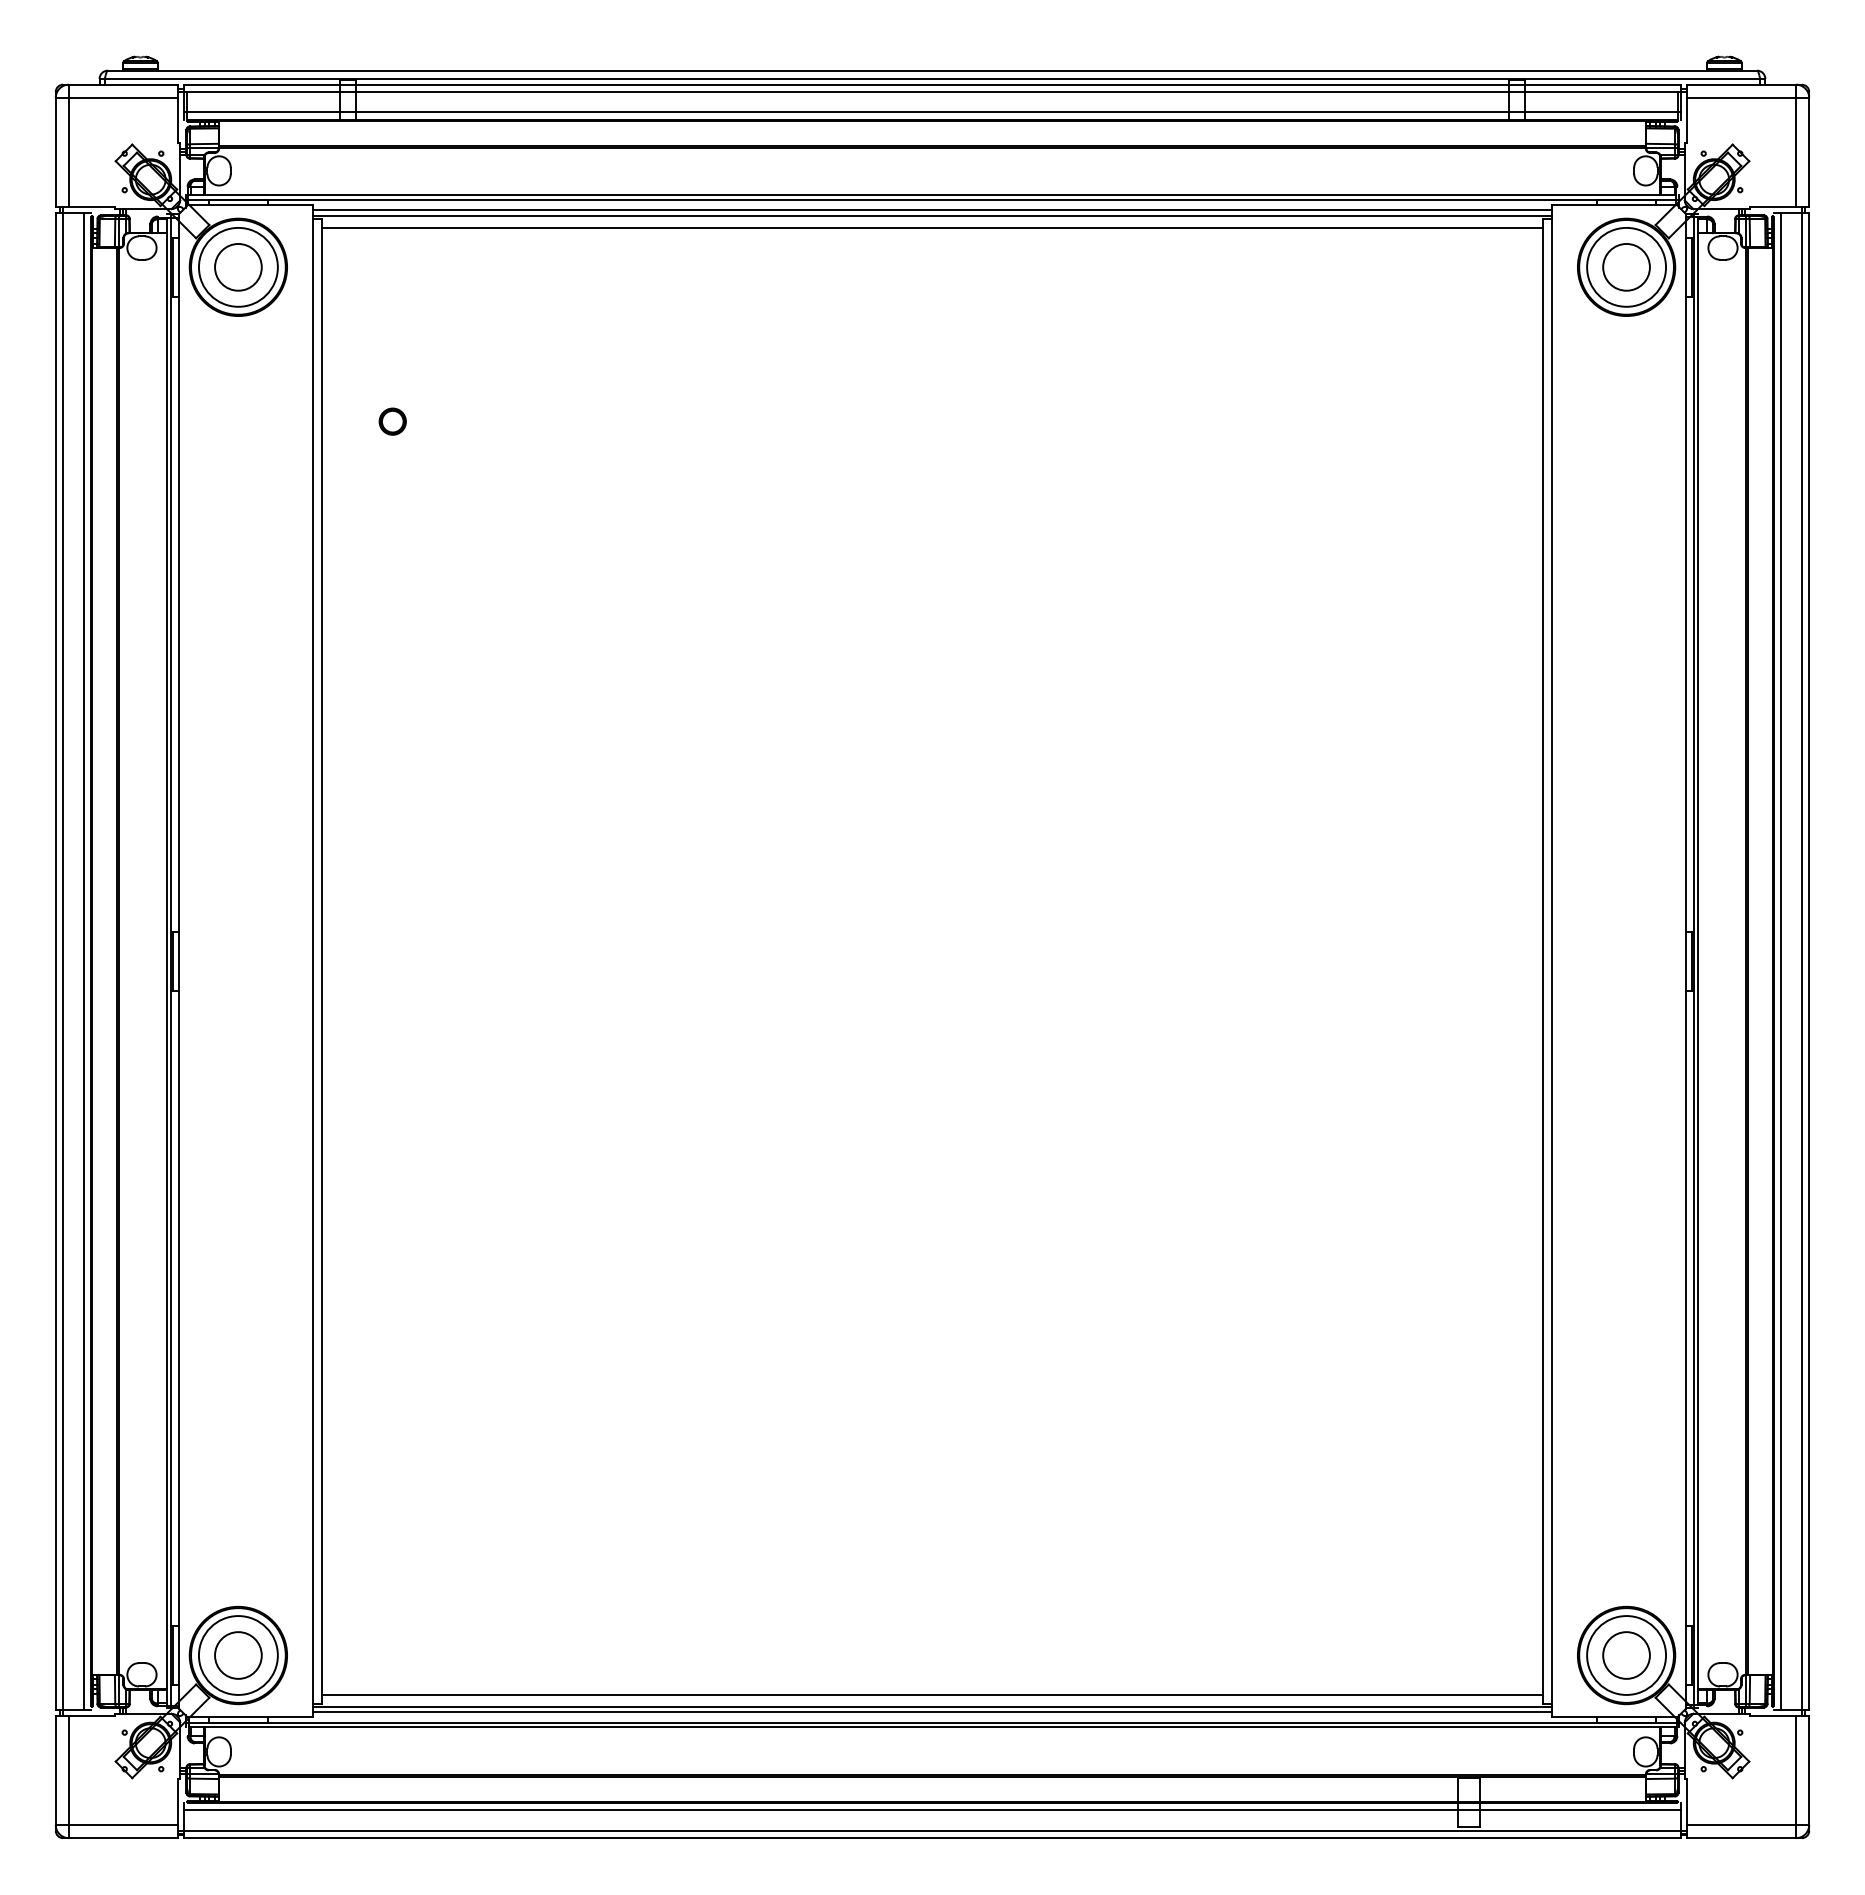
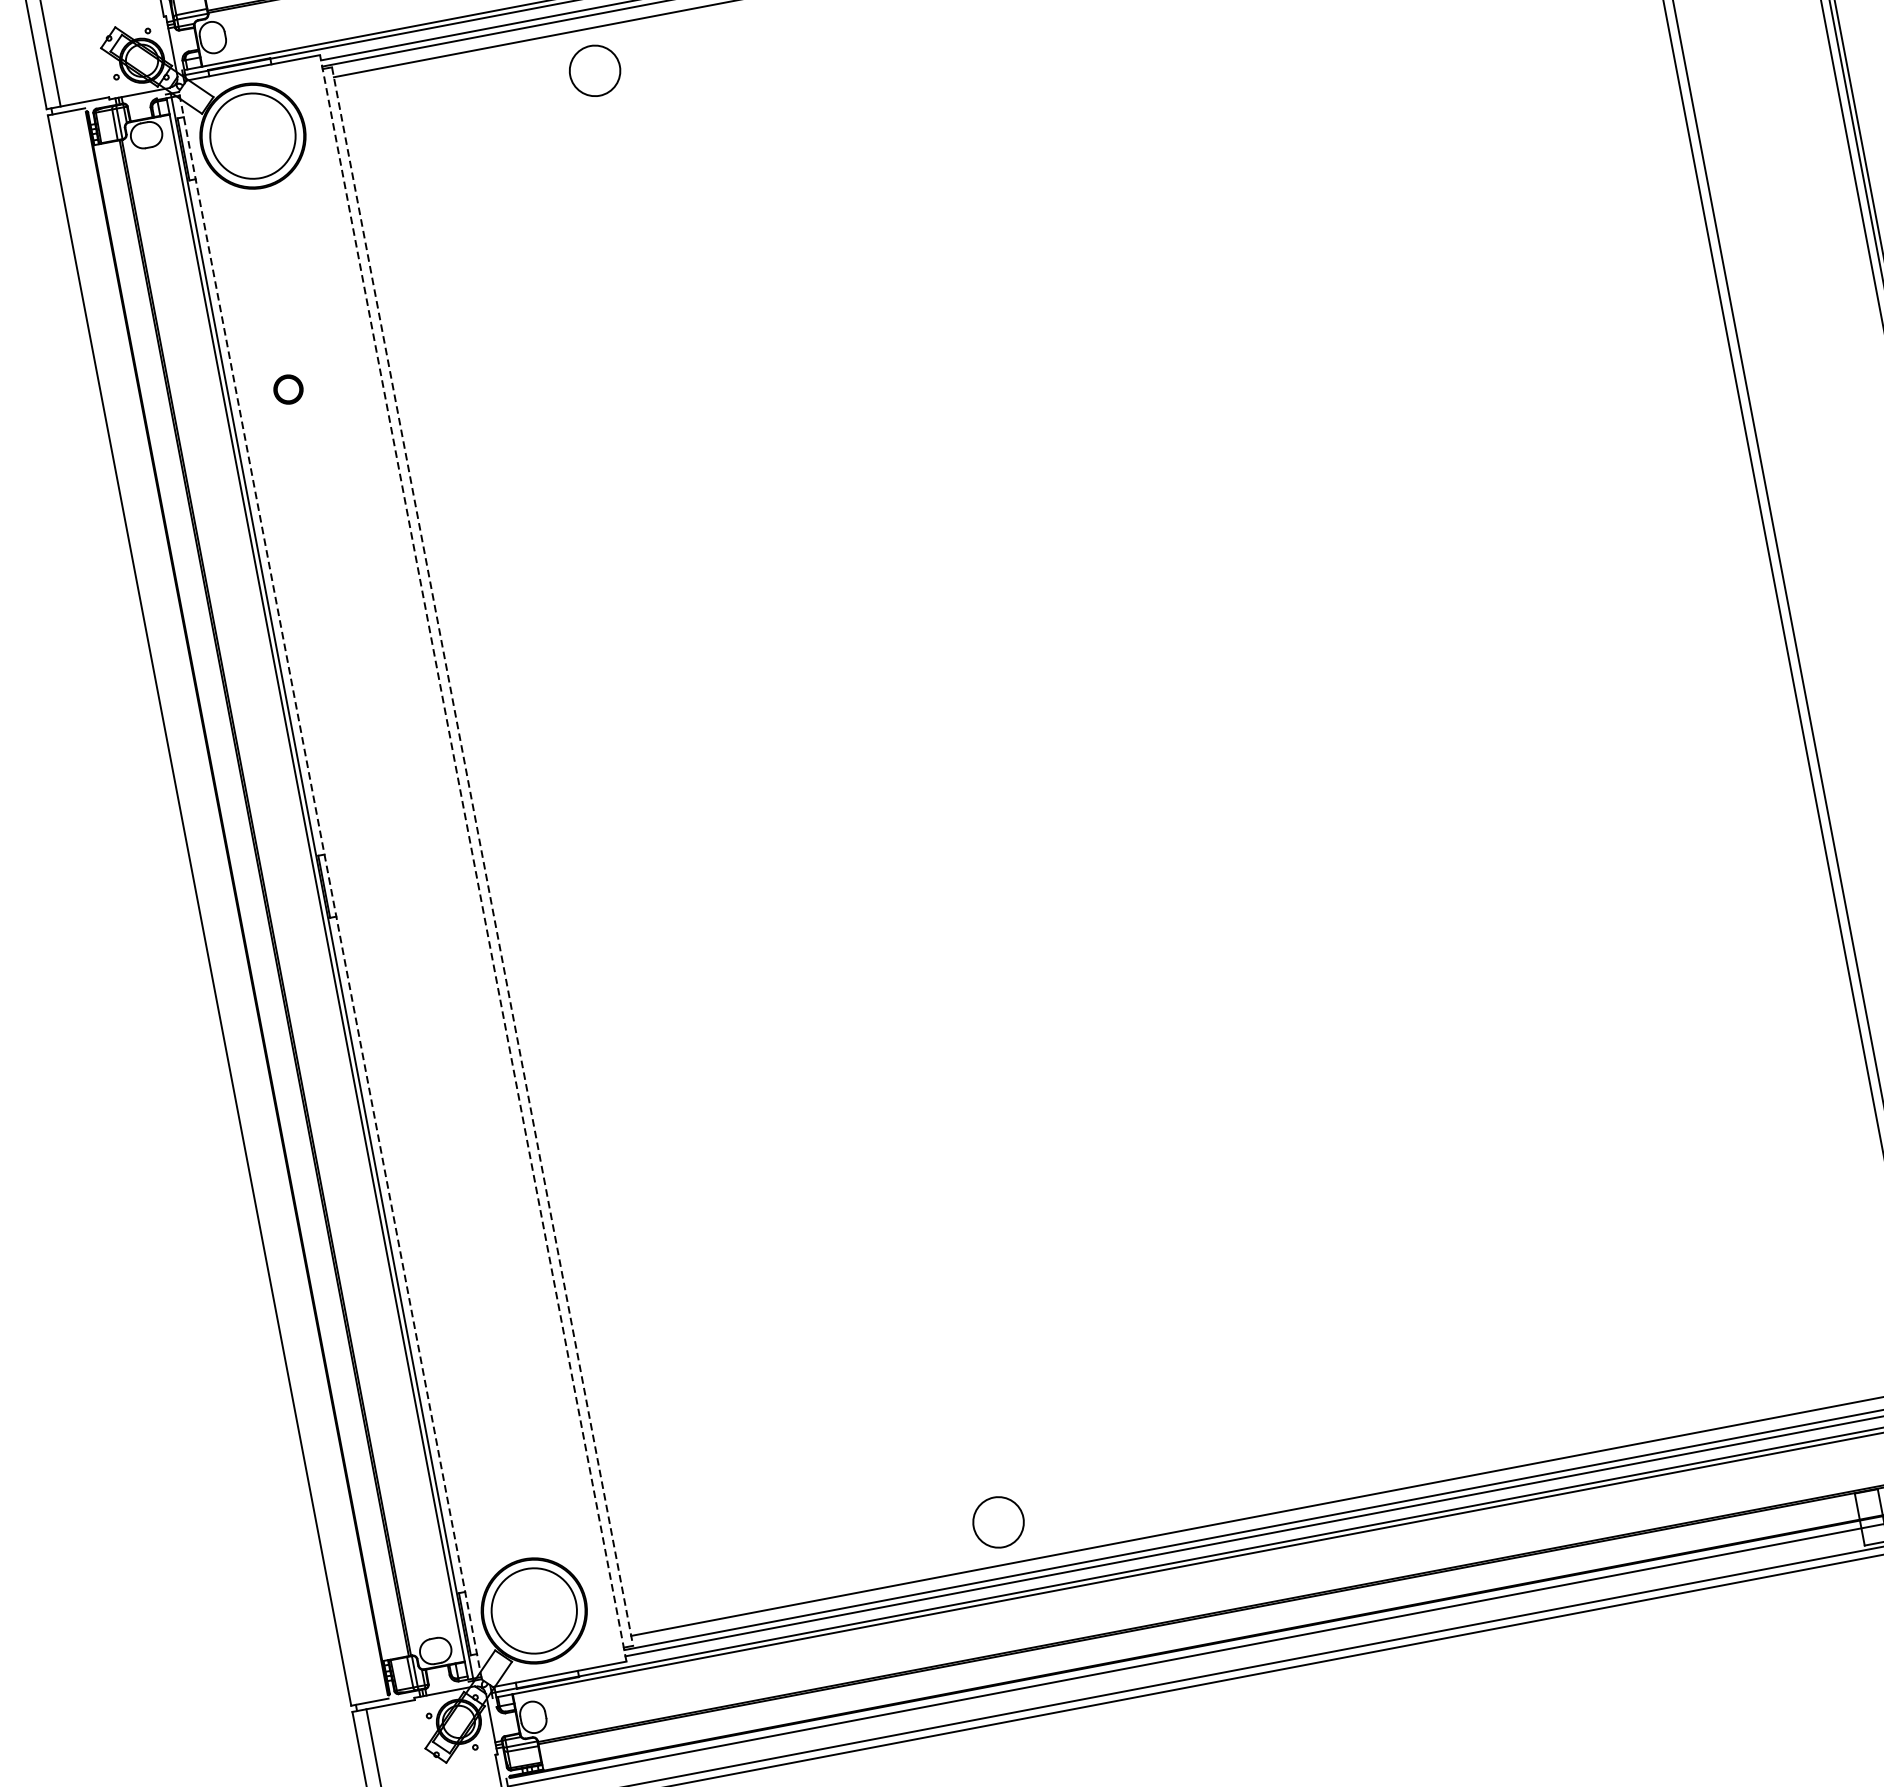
circle: (238, 267) -> (595, 71), moved
part: (392, 421) -> (288, 389), moved
line: (178, 960) -> (329, 884), solid -> dashed
line: (313, 960) -> (473, 857), solid -> dashed
line: (63, 961) -> (207, 909), removed
line: (83, 961) -> (229, 905), removed
line: (322, 961) -> (482, 856), solid -> dashed
circle: (238, 1655) -> (998, 1522), moved

